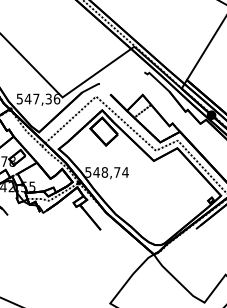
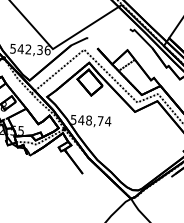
text: (36, 98) -> (28, 48), 547,36 -> 542,36

